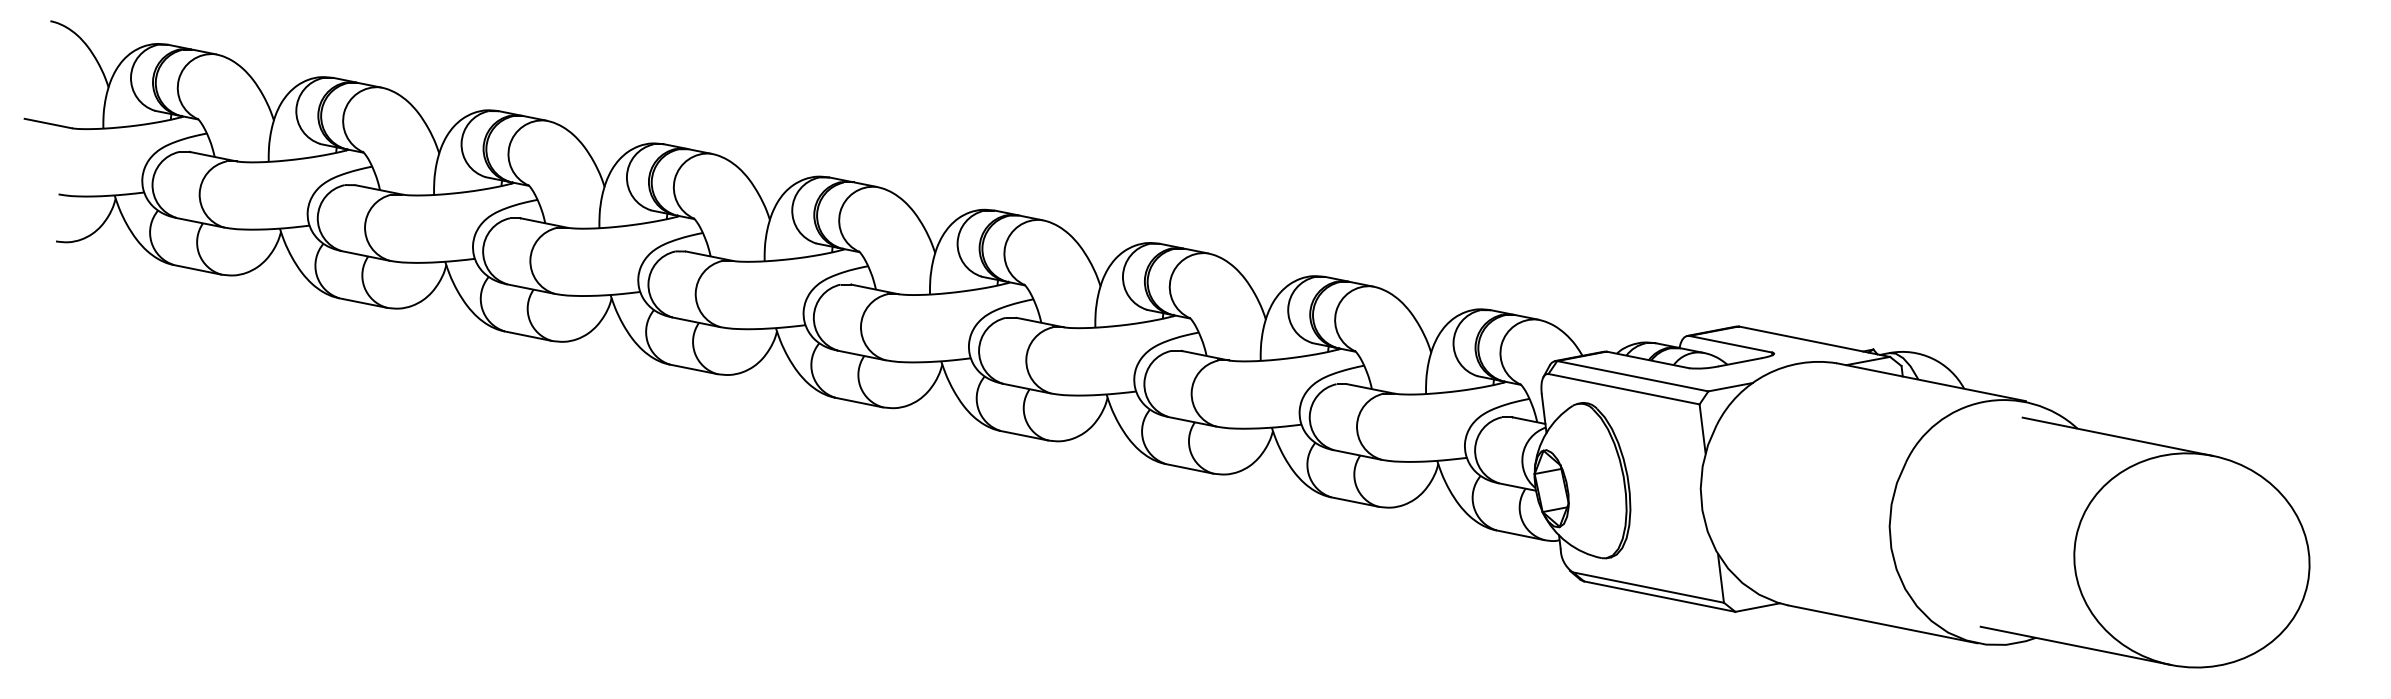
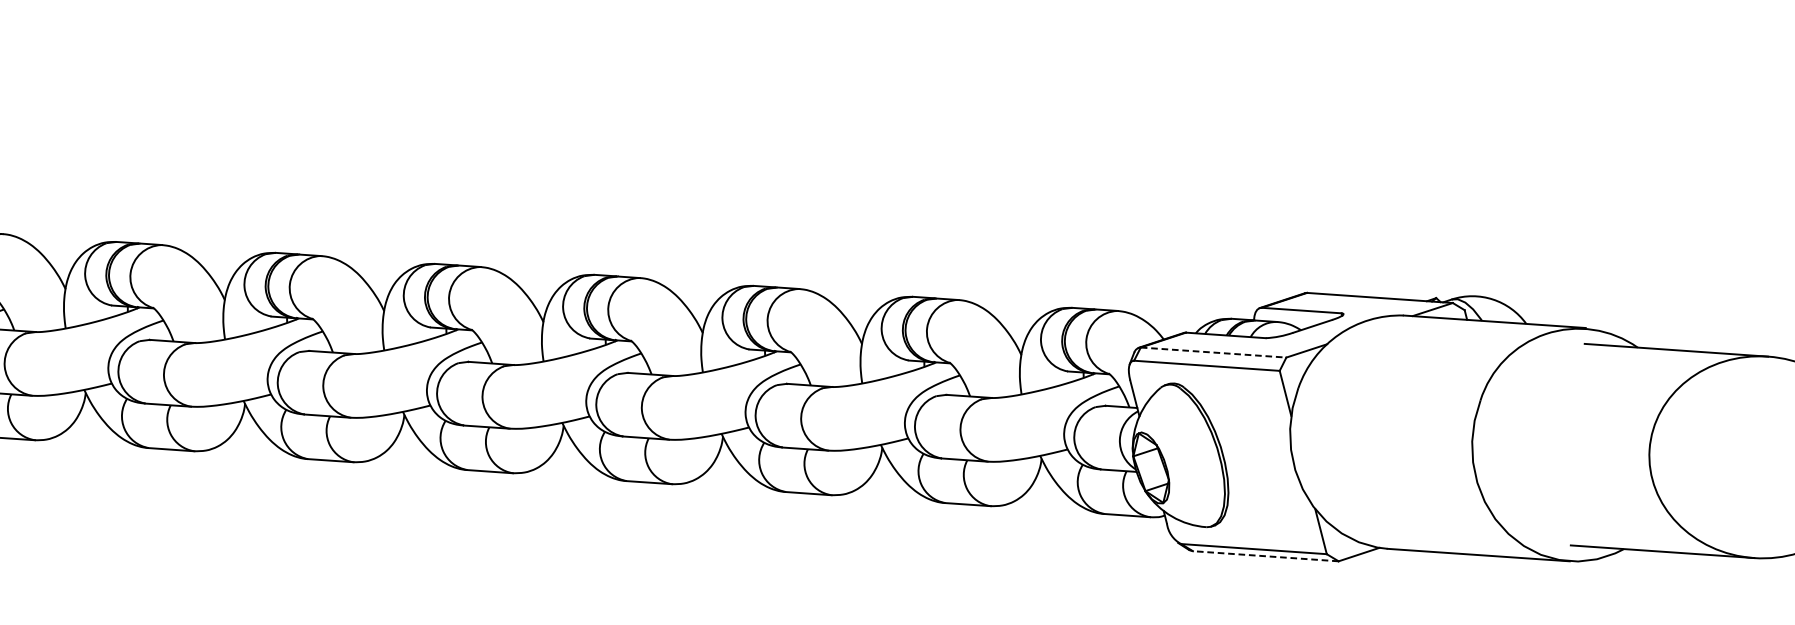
line: (1633, 376) -> (1214, 352), solid -> dashed
line: (1659, 596) -> (1265, 556), solid -> dashed

